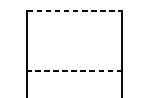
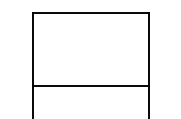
line: (75, 11) -> (91, 13), dashed -> solid
line: (75, 71) -> (91, 86), dashed -> solid

